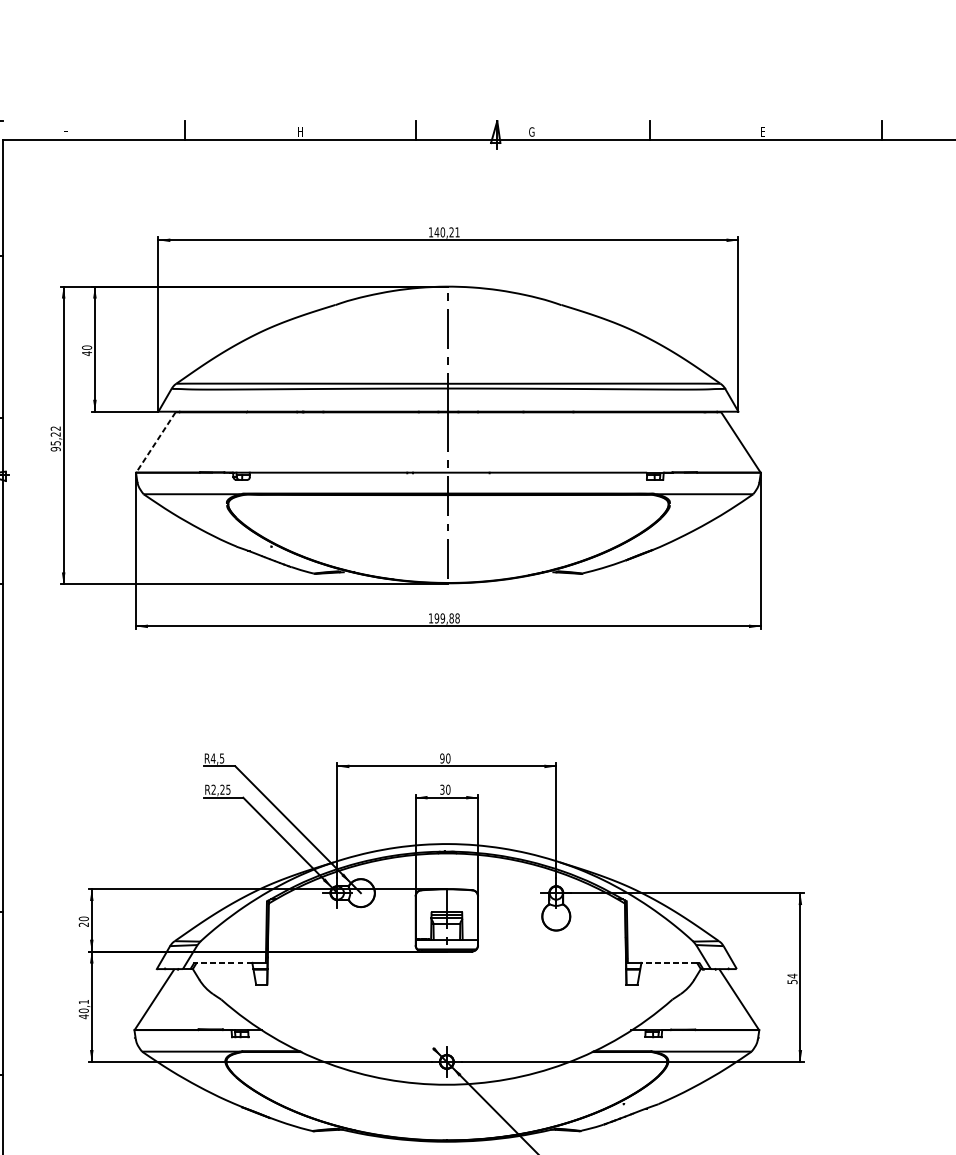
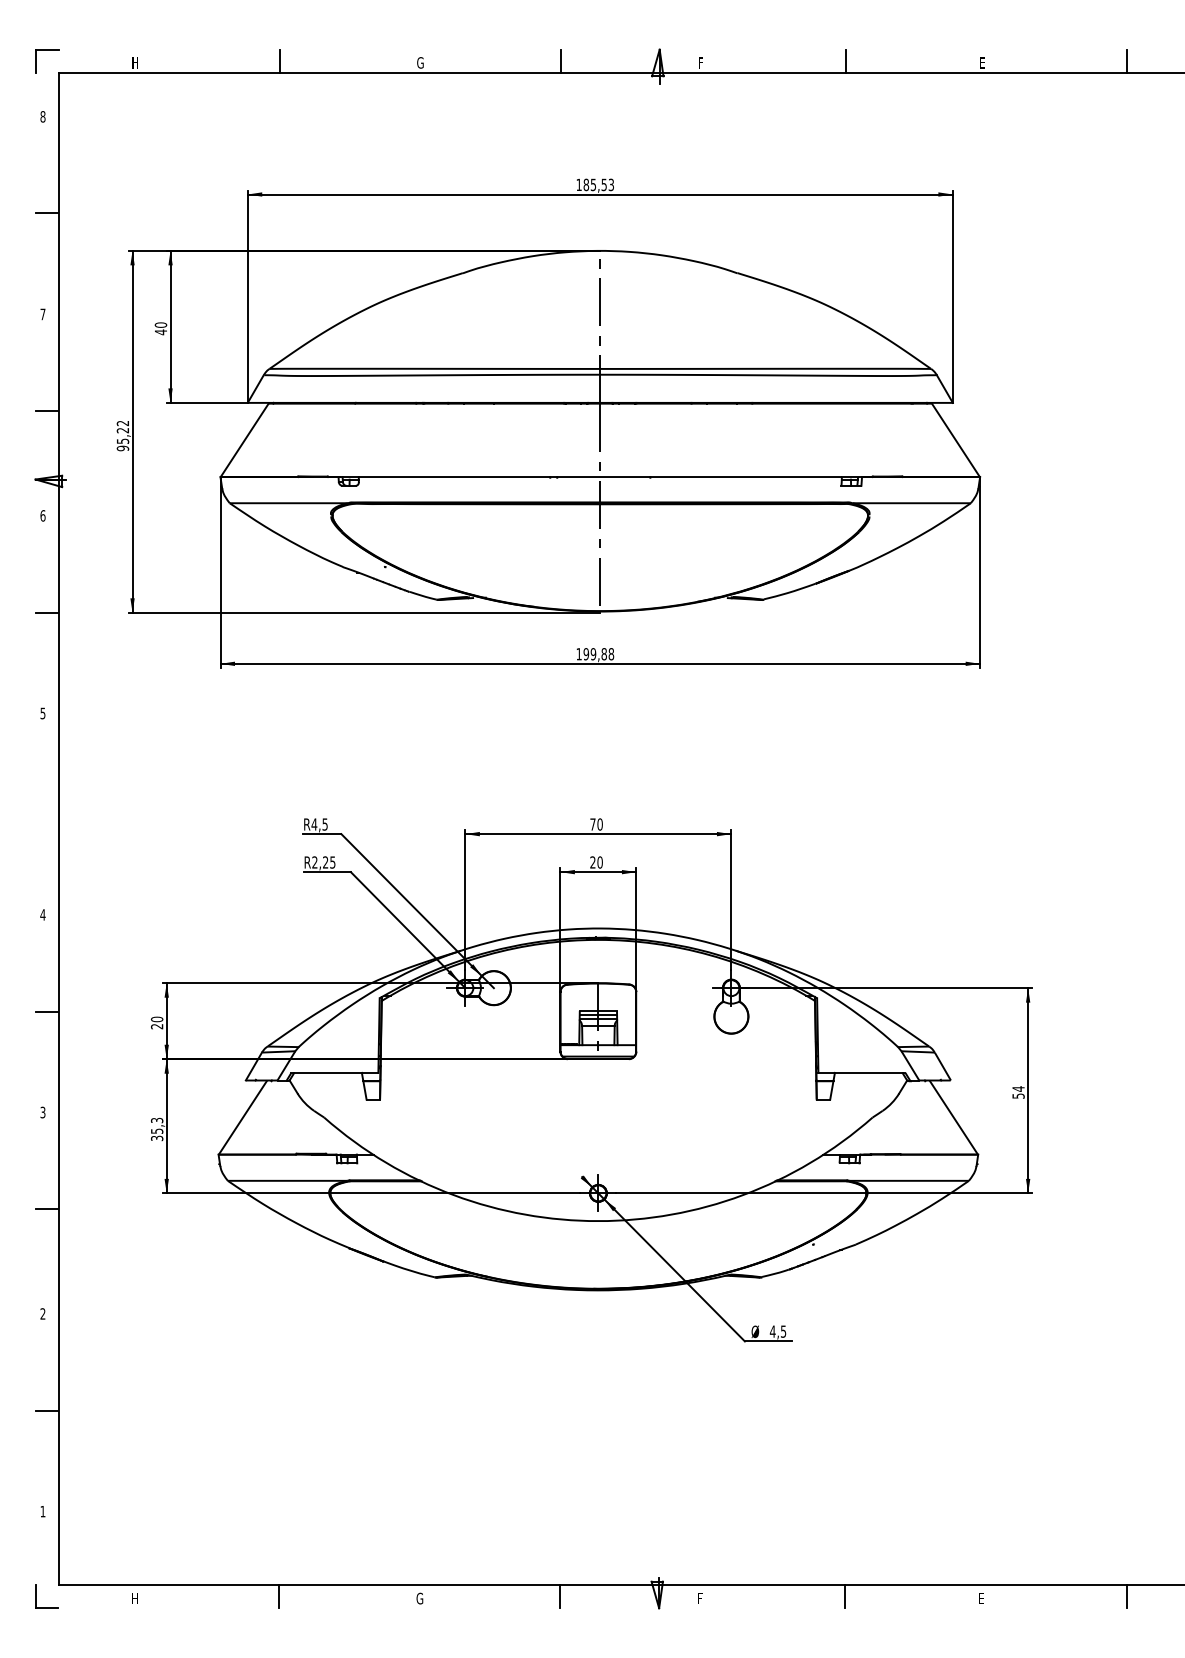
text: (300, 131) -> (420, 62), H -> G
text: (531, 131) -> (701, 62), G -> F
text: (446, 232) -> (598, 184), 140,21 -> 185,53
line: (155, 442) -> (244, 440), dashed -> solid
text: (442, 758) -> (592, 824), 90 -> 70
text: (442, 789) -> (592, 862), 30 -> 20
line: (224, 962) -> (328, 1072), dashed -> solid
line: (669, 962) -> (868, 1072), dashed -> solid
text: (84, 1009) -> (157, 1129), 40,1 -> 35,3

